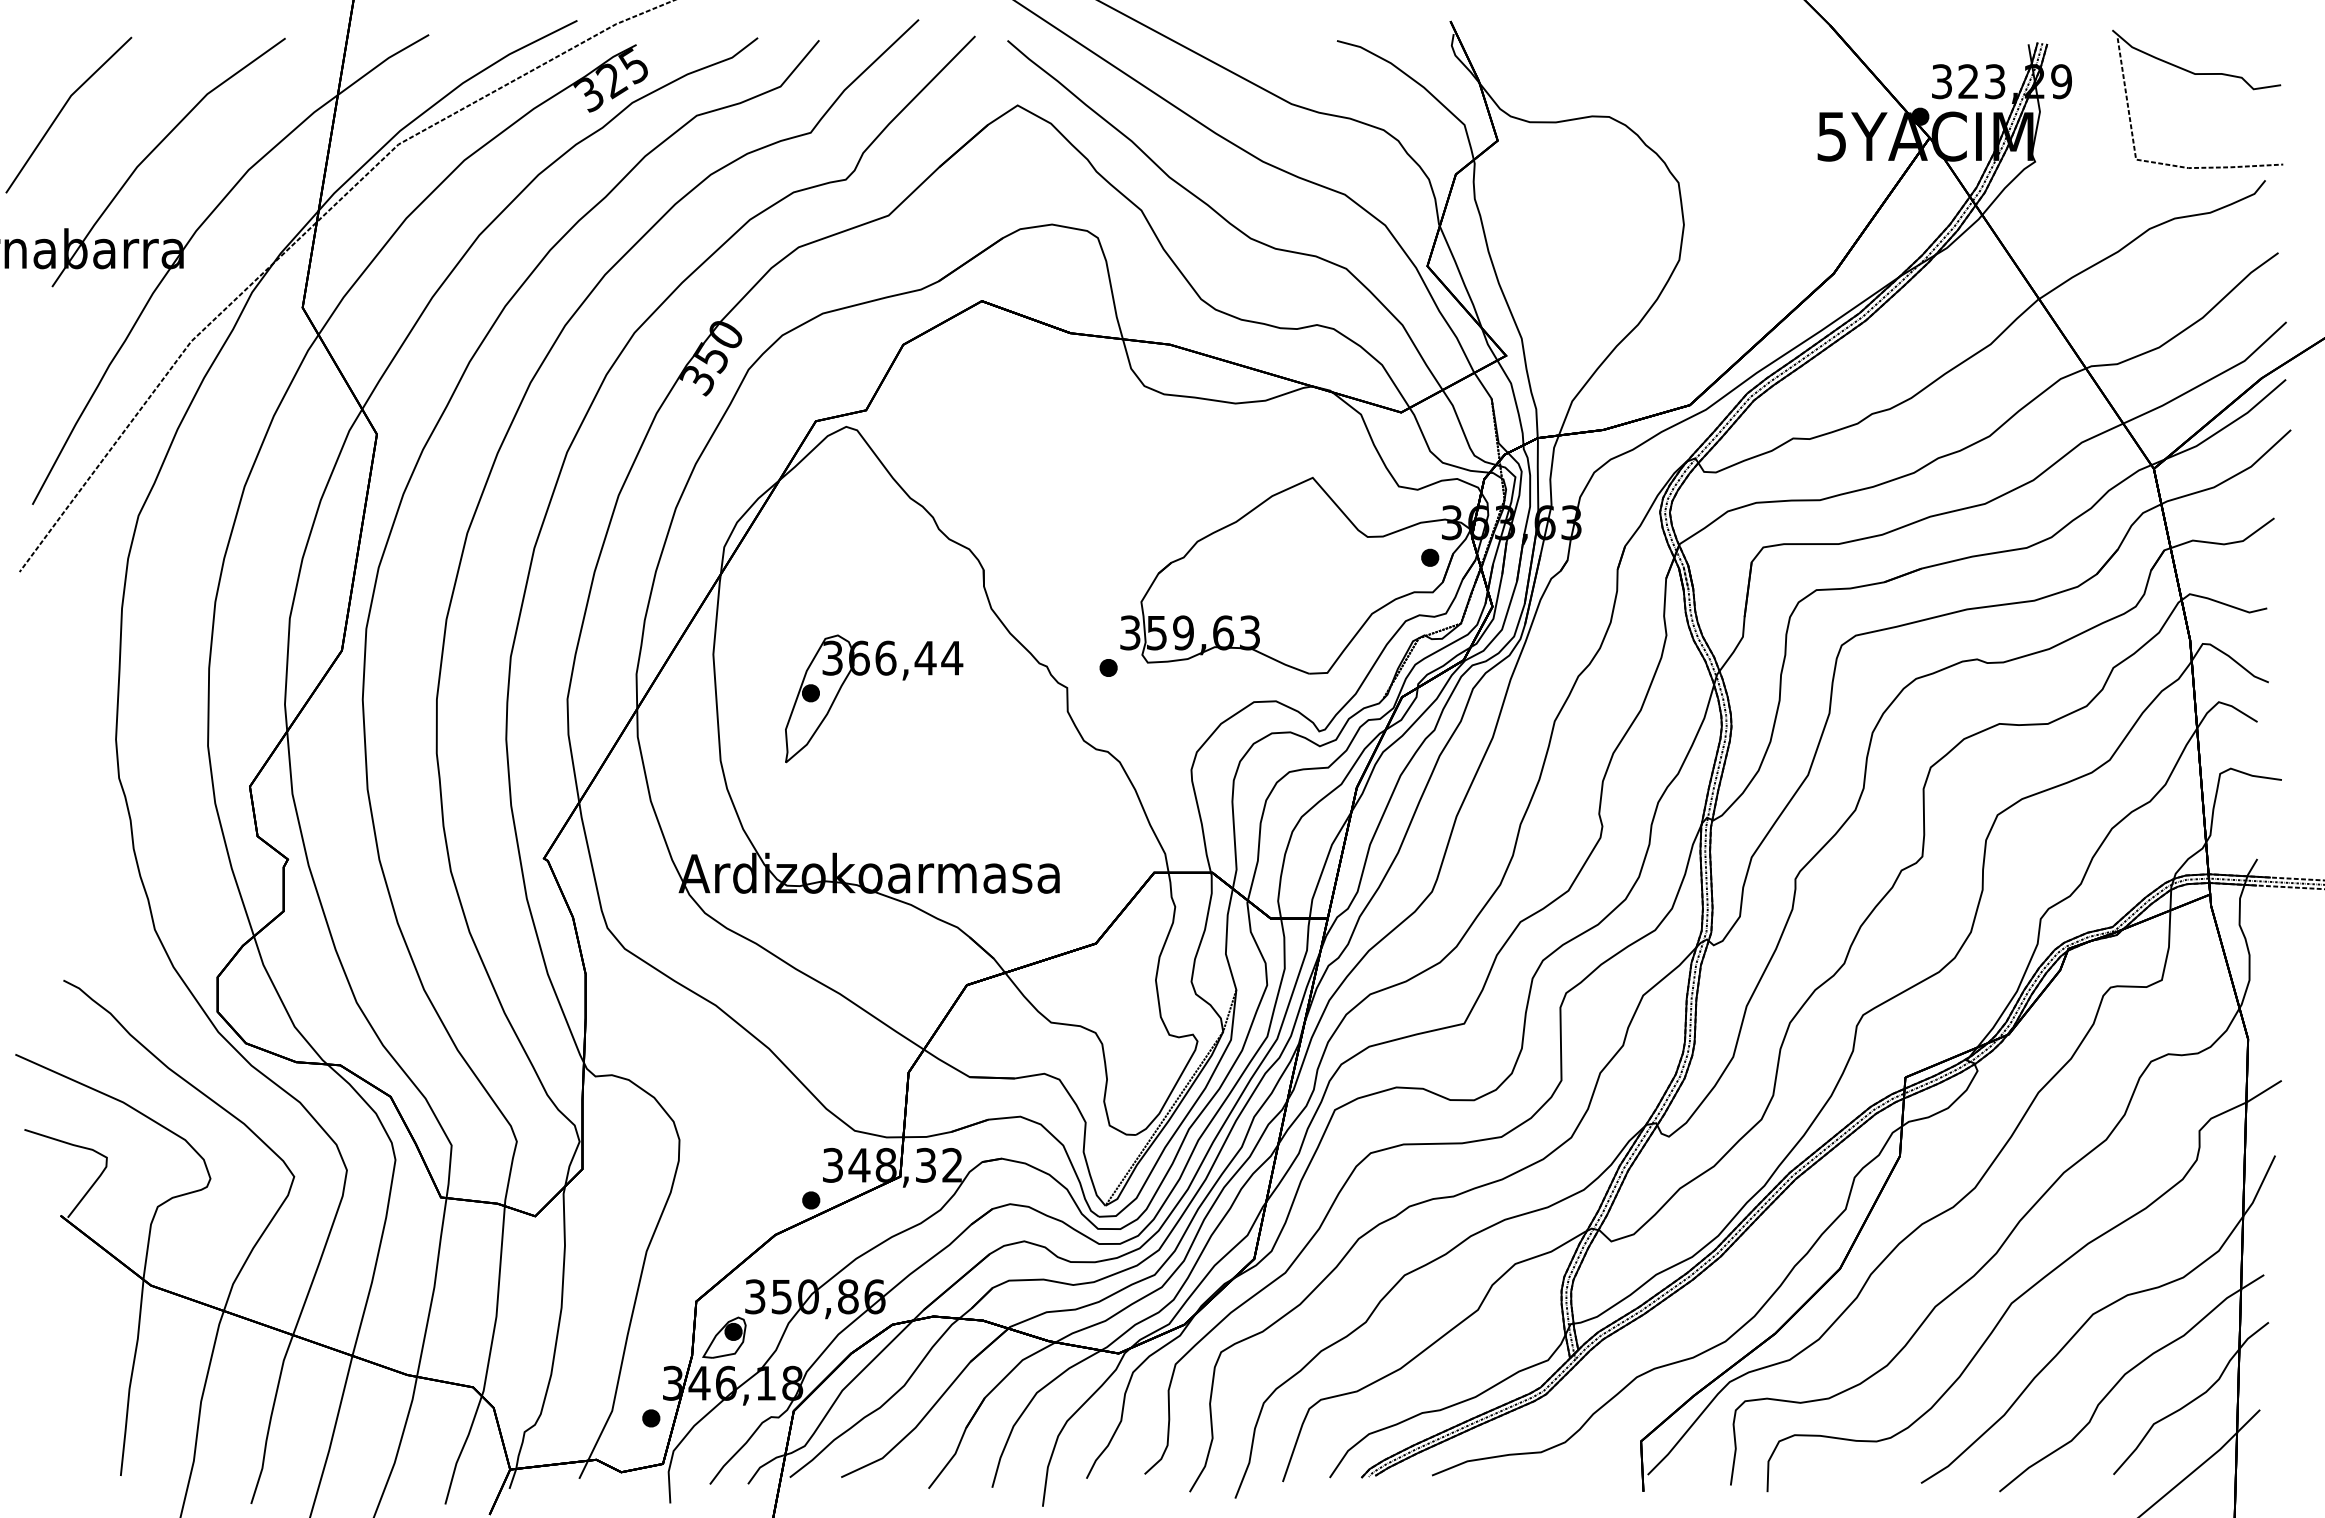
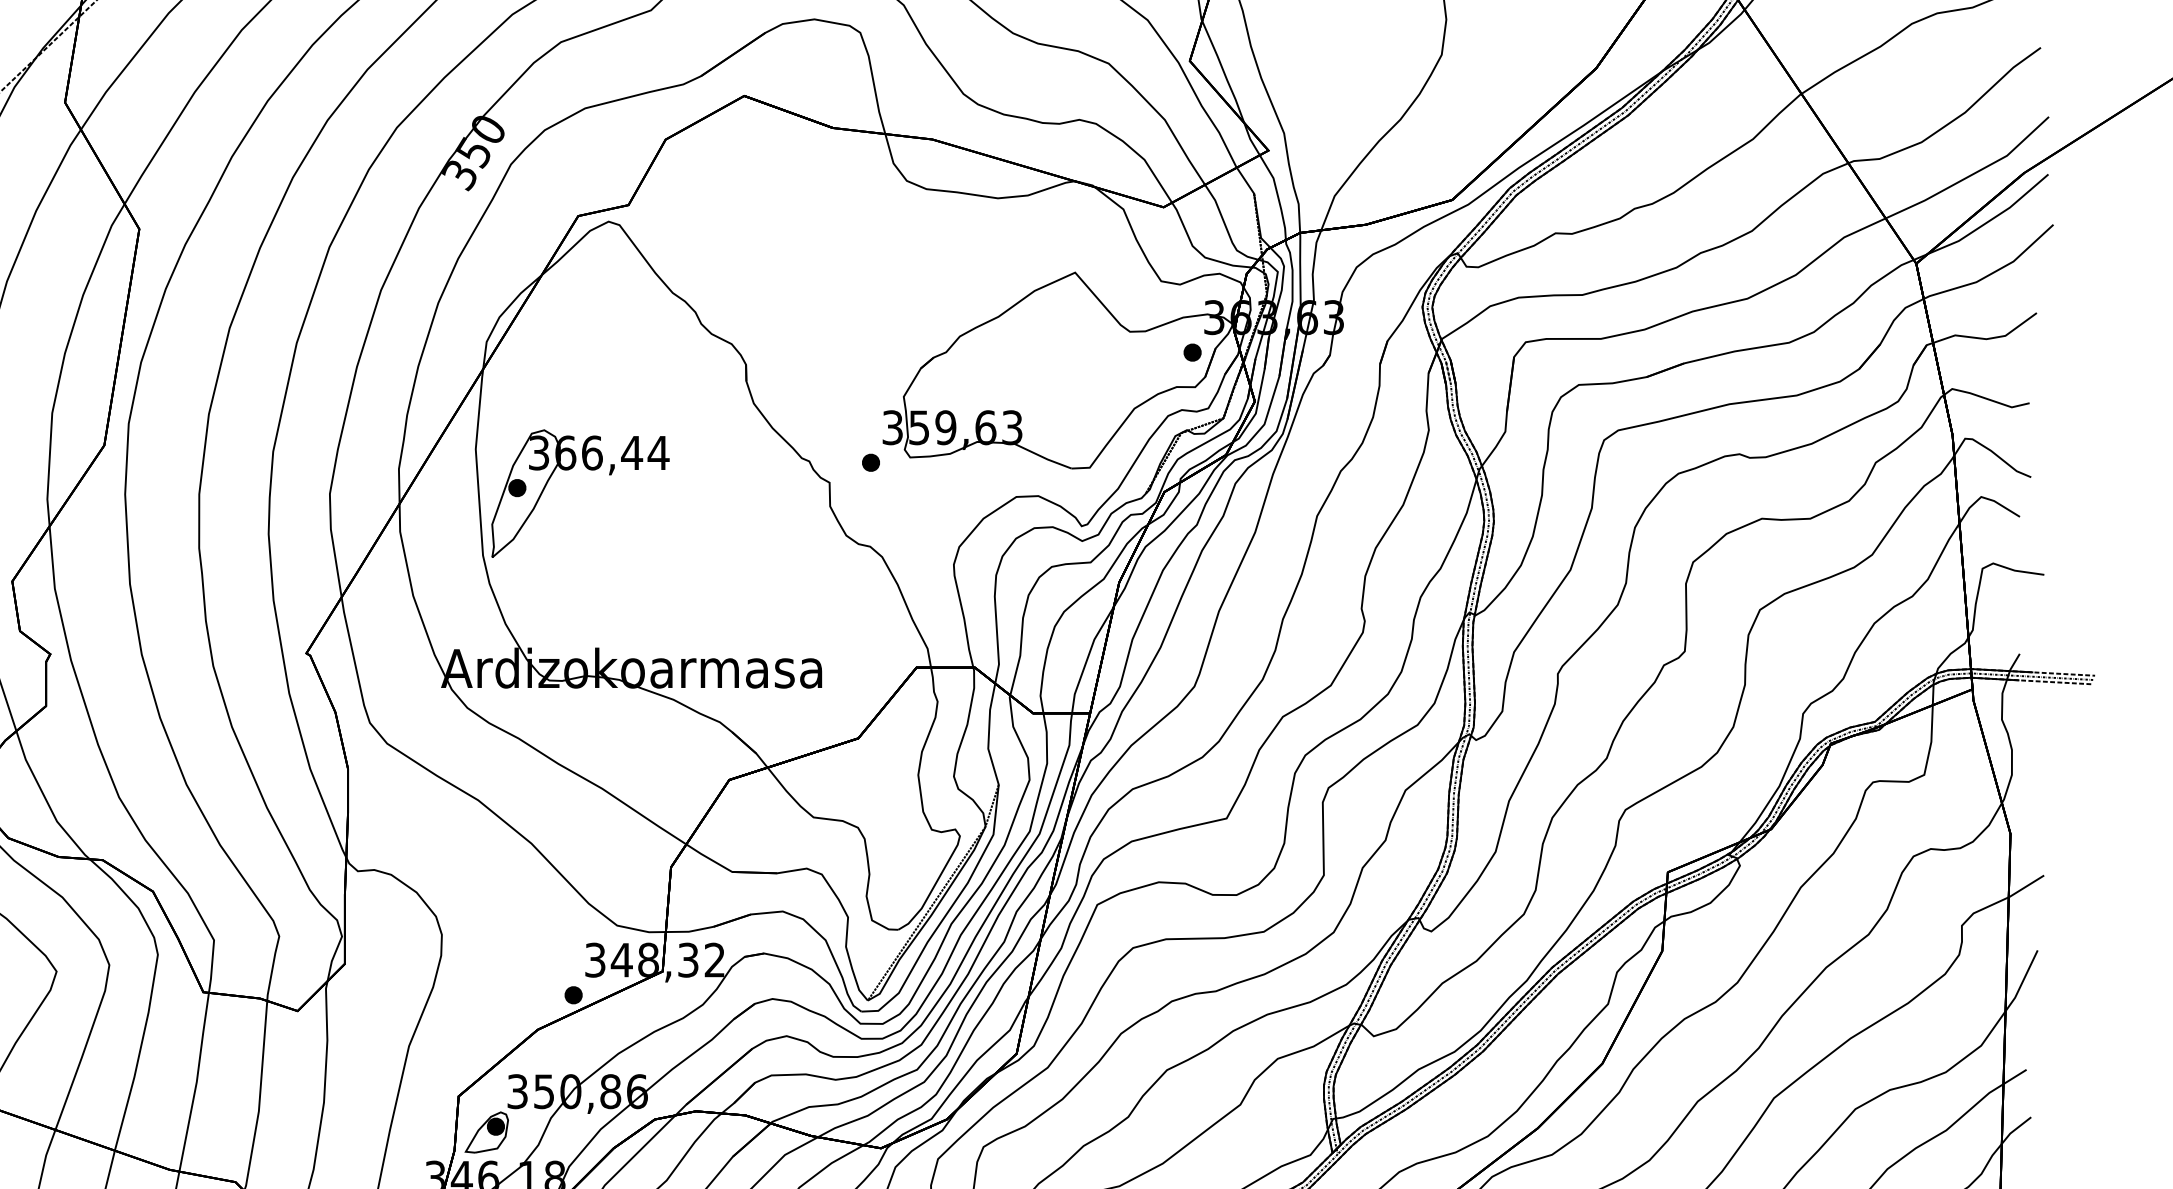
part: (883, 675) -> (589, 470), moved

